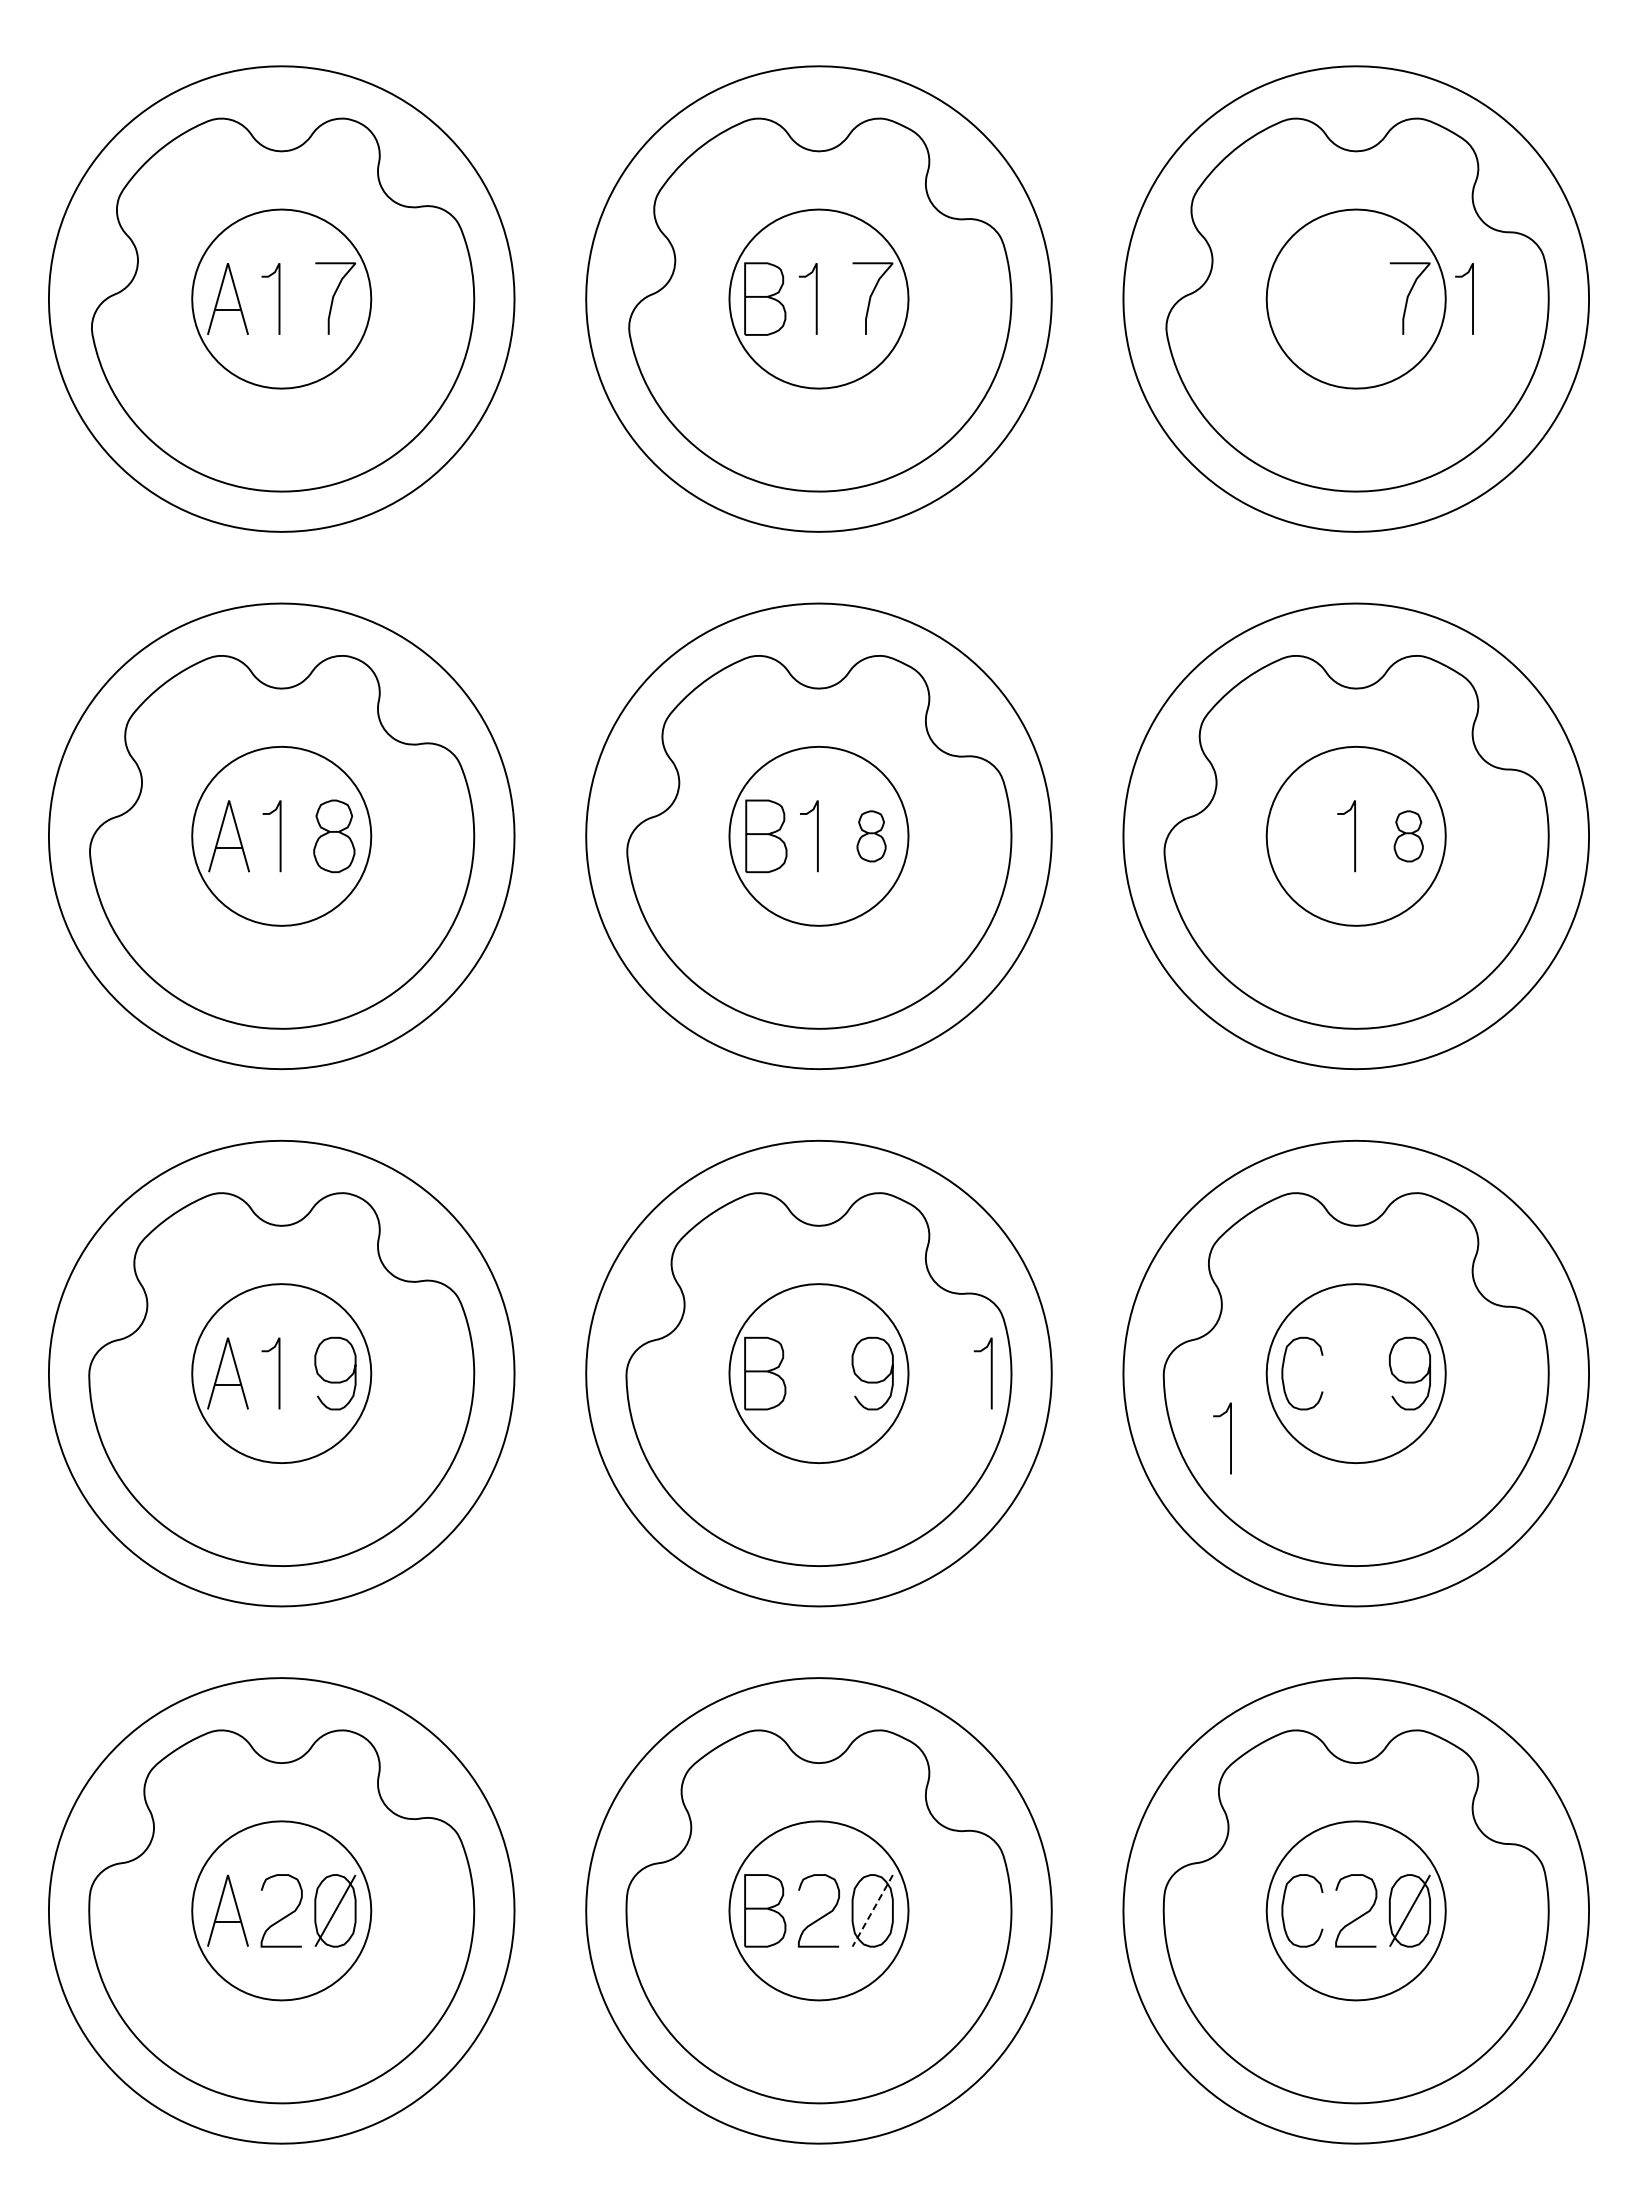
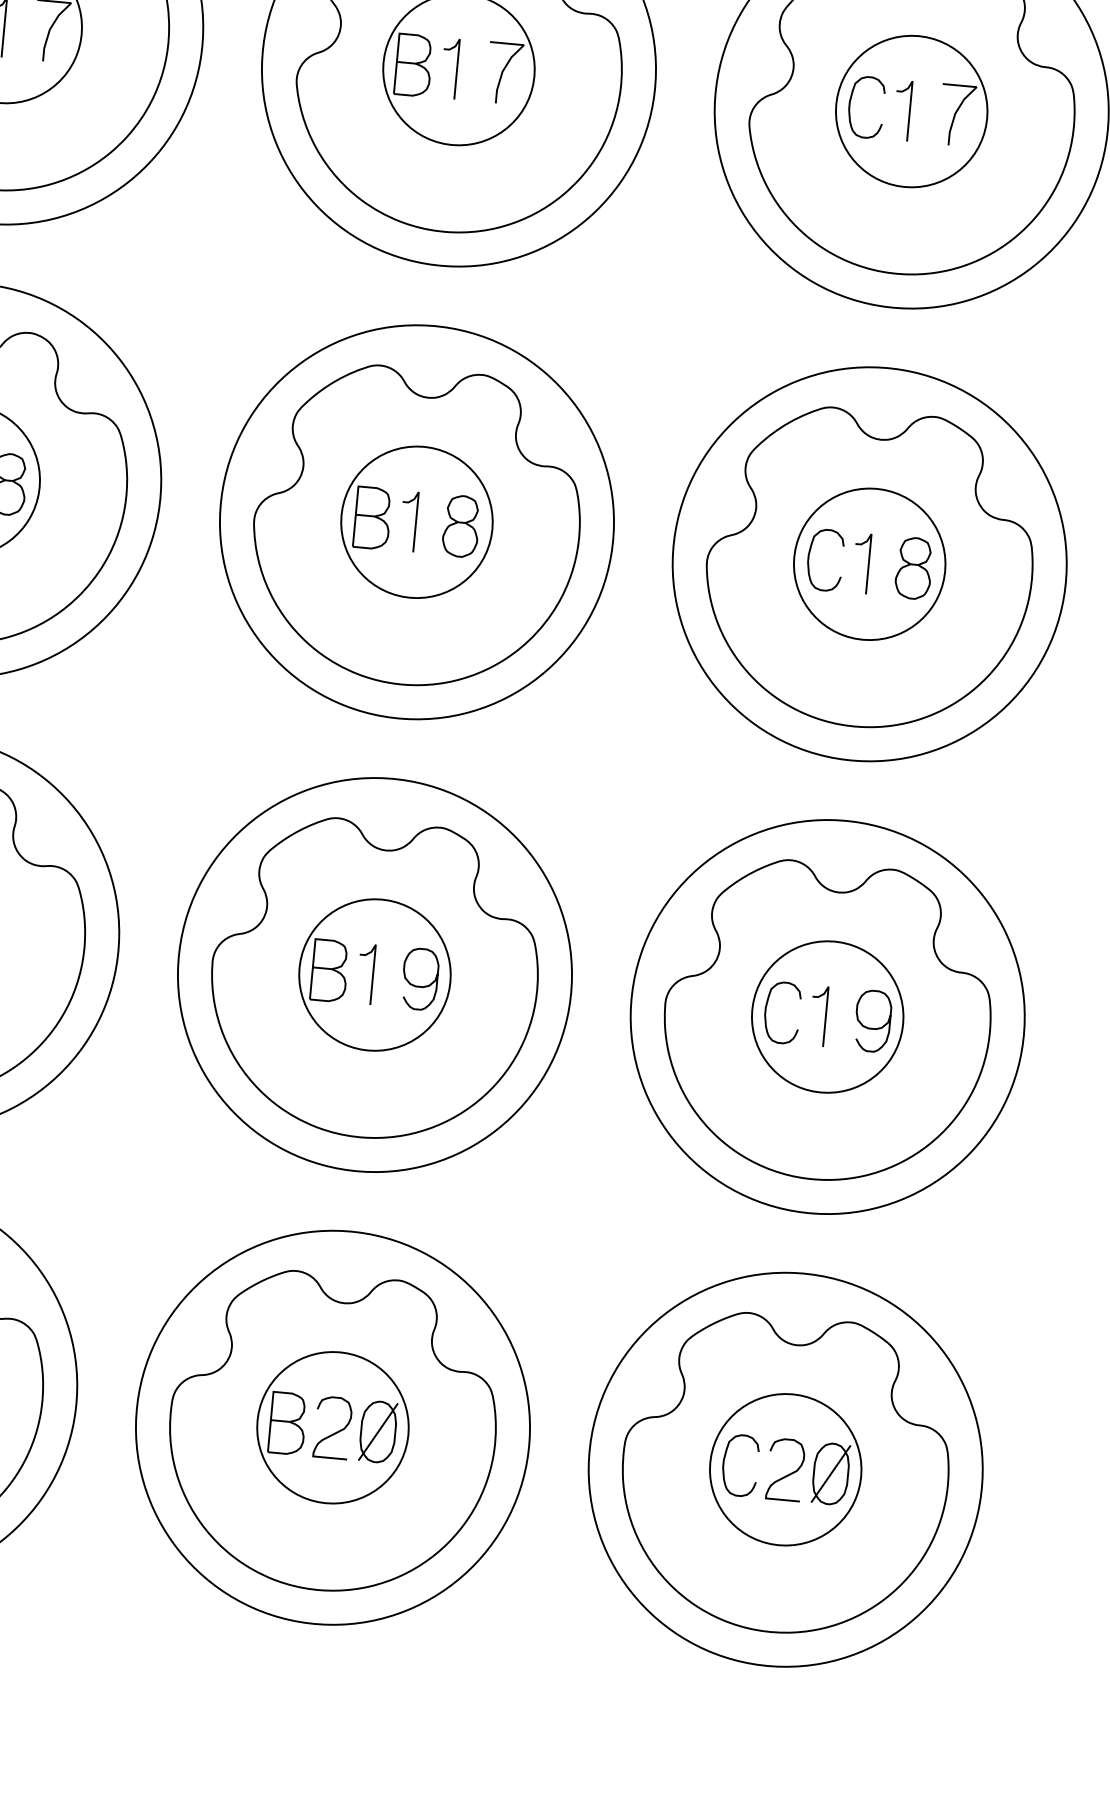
curve: (1283, 298) -> (850, 105), added
curve: (1472, 298) -> (909, 110), moved
part: (871, 836) -> (461, 526), size x1.43
curve: (1284, 836) -> (809, 558), added
part: (1408, 836) -> (913, 568), size x1.43
curve: (990, 1373) -> (372, 974), moved
curve: (1230, 1438) -> (825, 1016), moved
line: (872, 1911) -> (378, 1432), dashed -> solid

